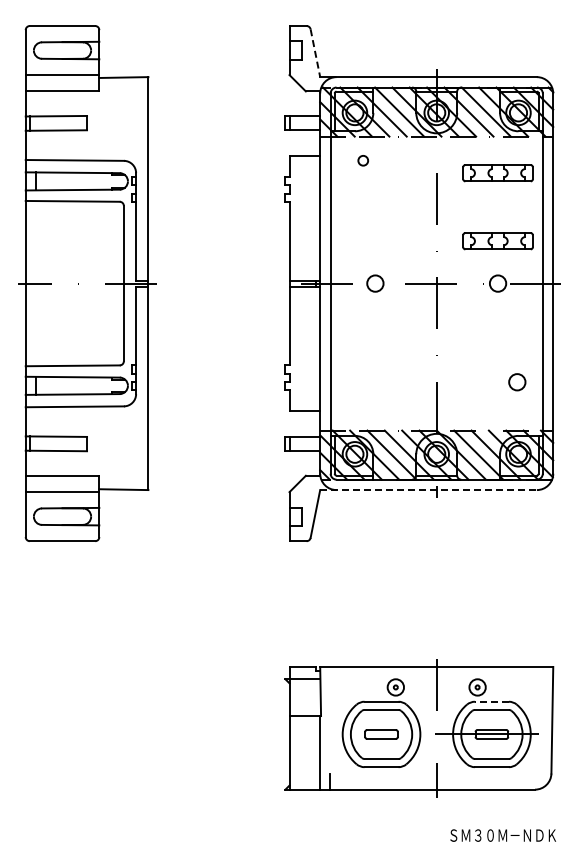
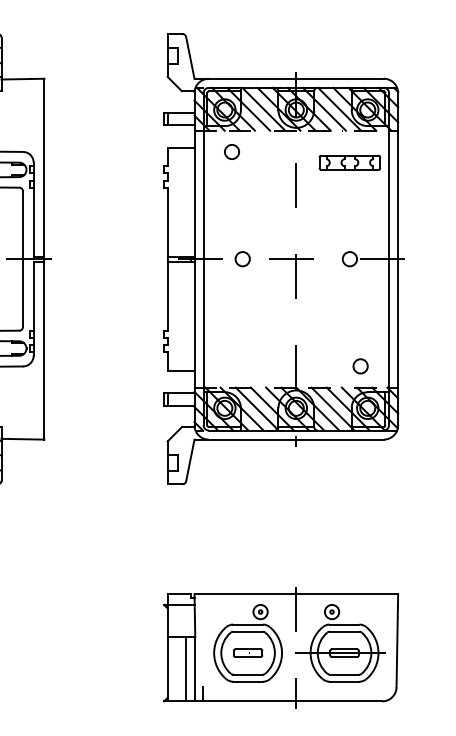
line: (315, 53) -> (190, 58), dashed -> solid
circle: (363, 160) -> (232, 151), size x1.67
part: (497, 241) -> (349, 222), removed
circle: (517, 382) -> (360, 366), moved
line: (429, 490) -> (290, 439), dashed -> solid
line: (491, 701) -> (344, 624), dashed -> solid
line: (309, 752) -> (185, 668), added

